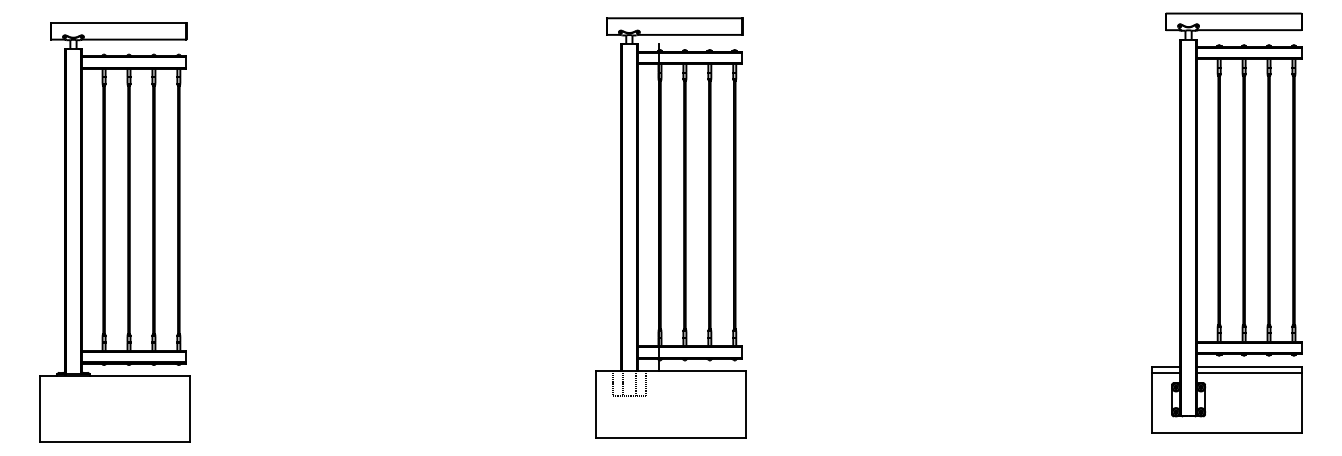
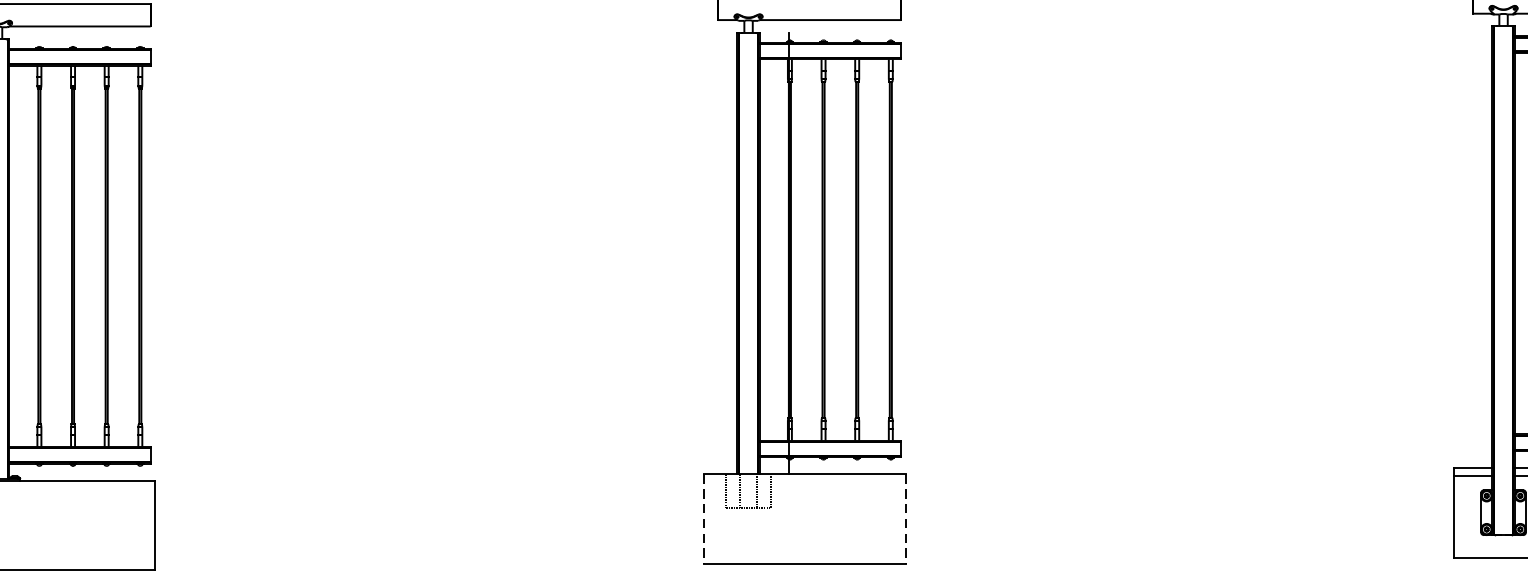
line: (596, 404) -> (704, 519), solid -> dashed
line: (745, 404) -> (905, 519), solid -> dashed

